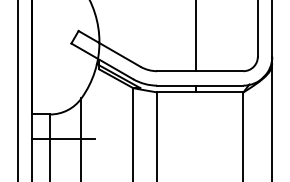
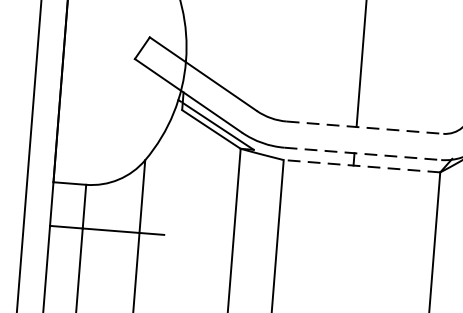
line: (200, 71) -> (365, 128), solid -> dashed
line: (200, 85) -> (363, 153), solid -> dashed
line: (199, 92) -> (360, 166), solid -> dashed

